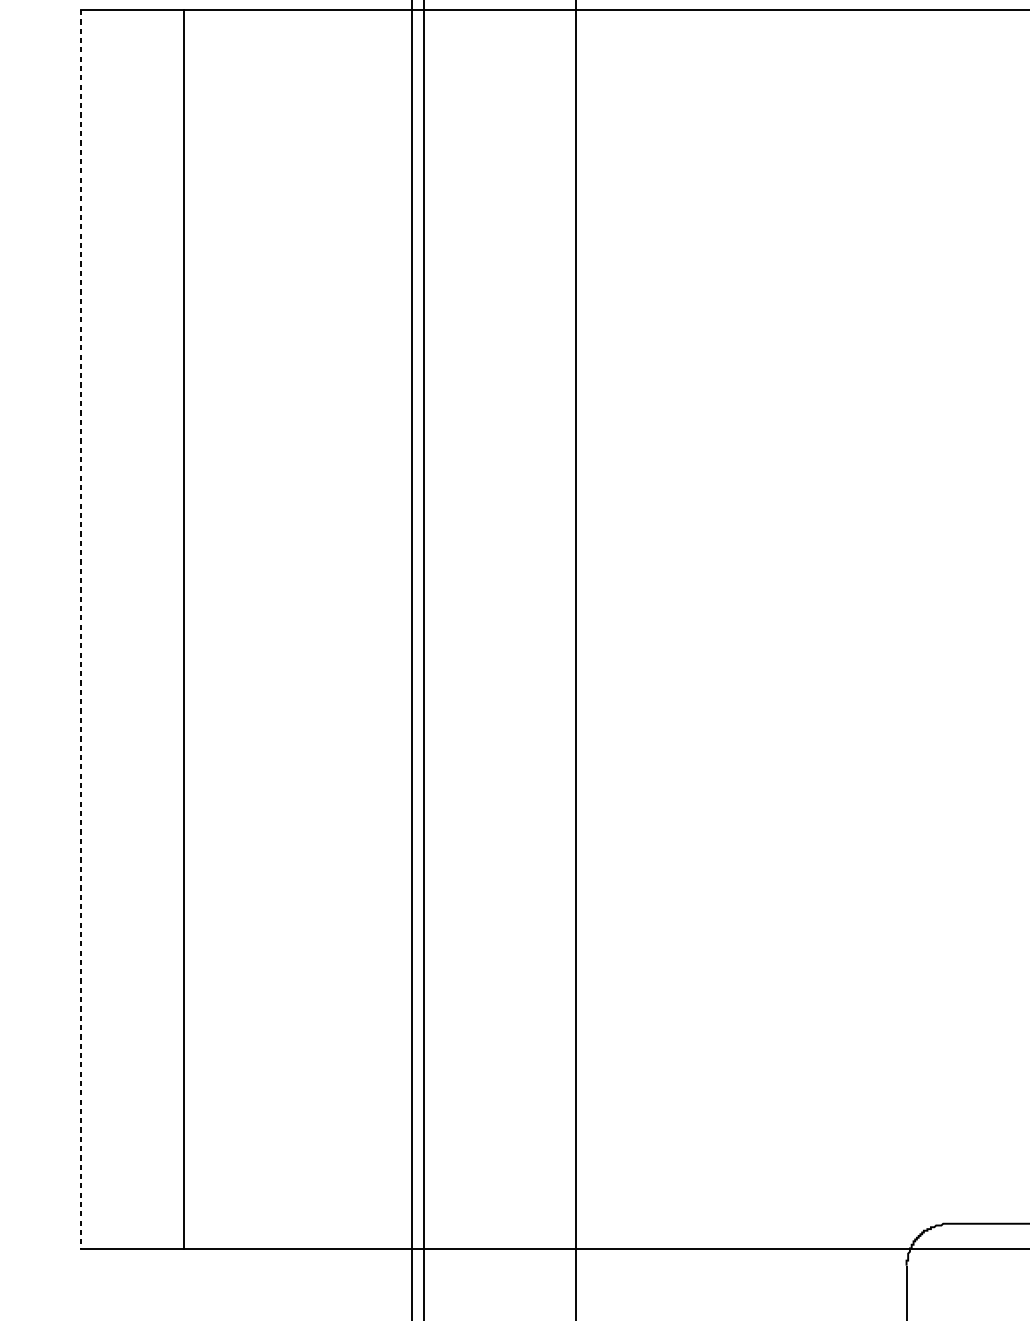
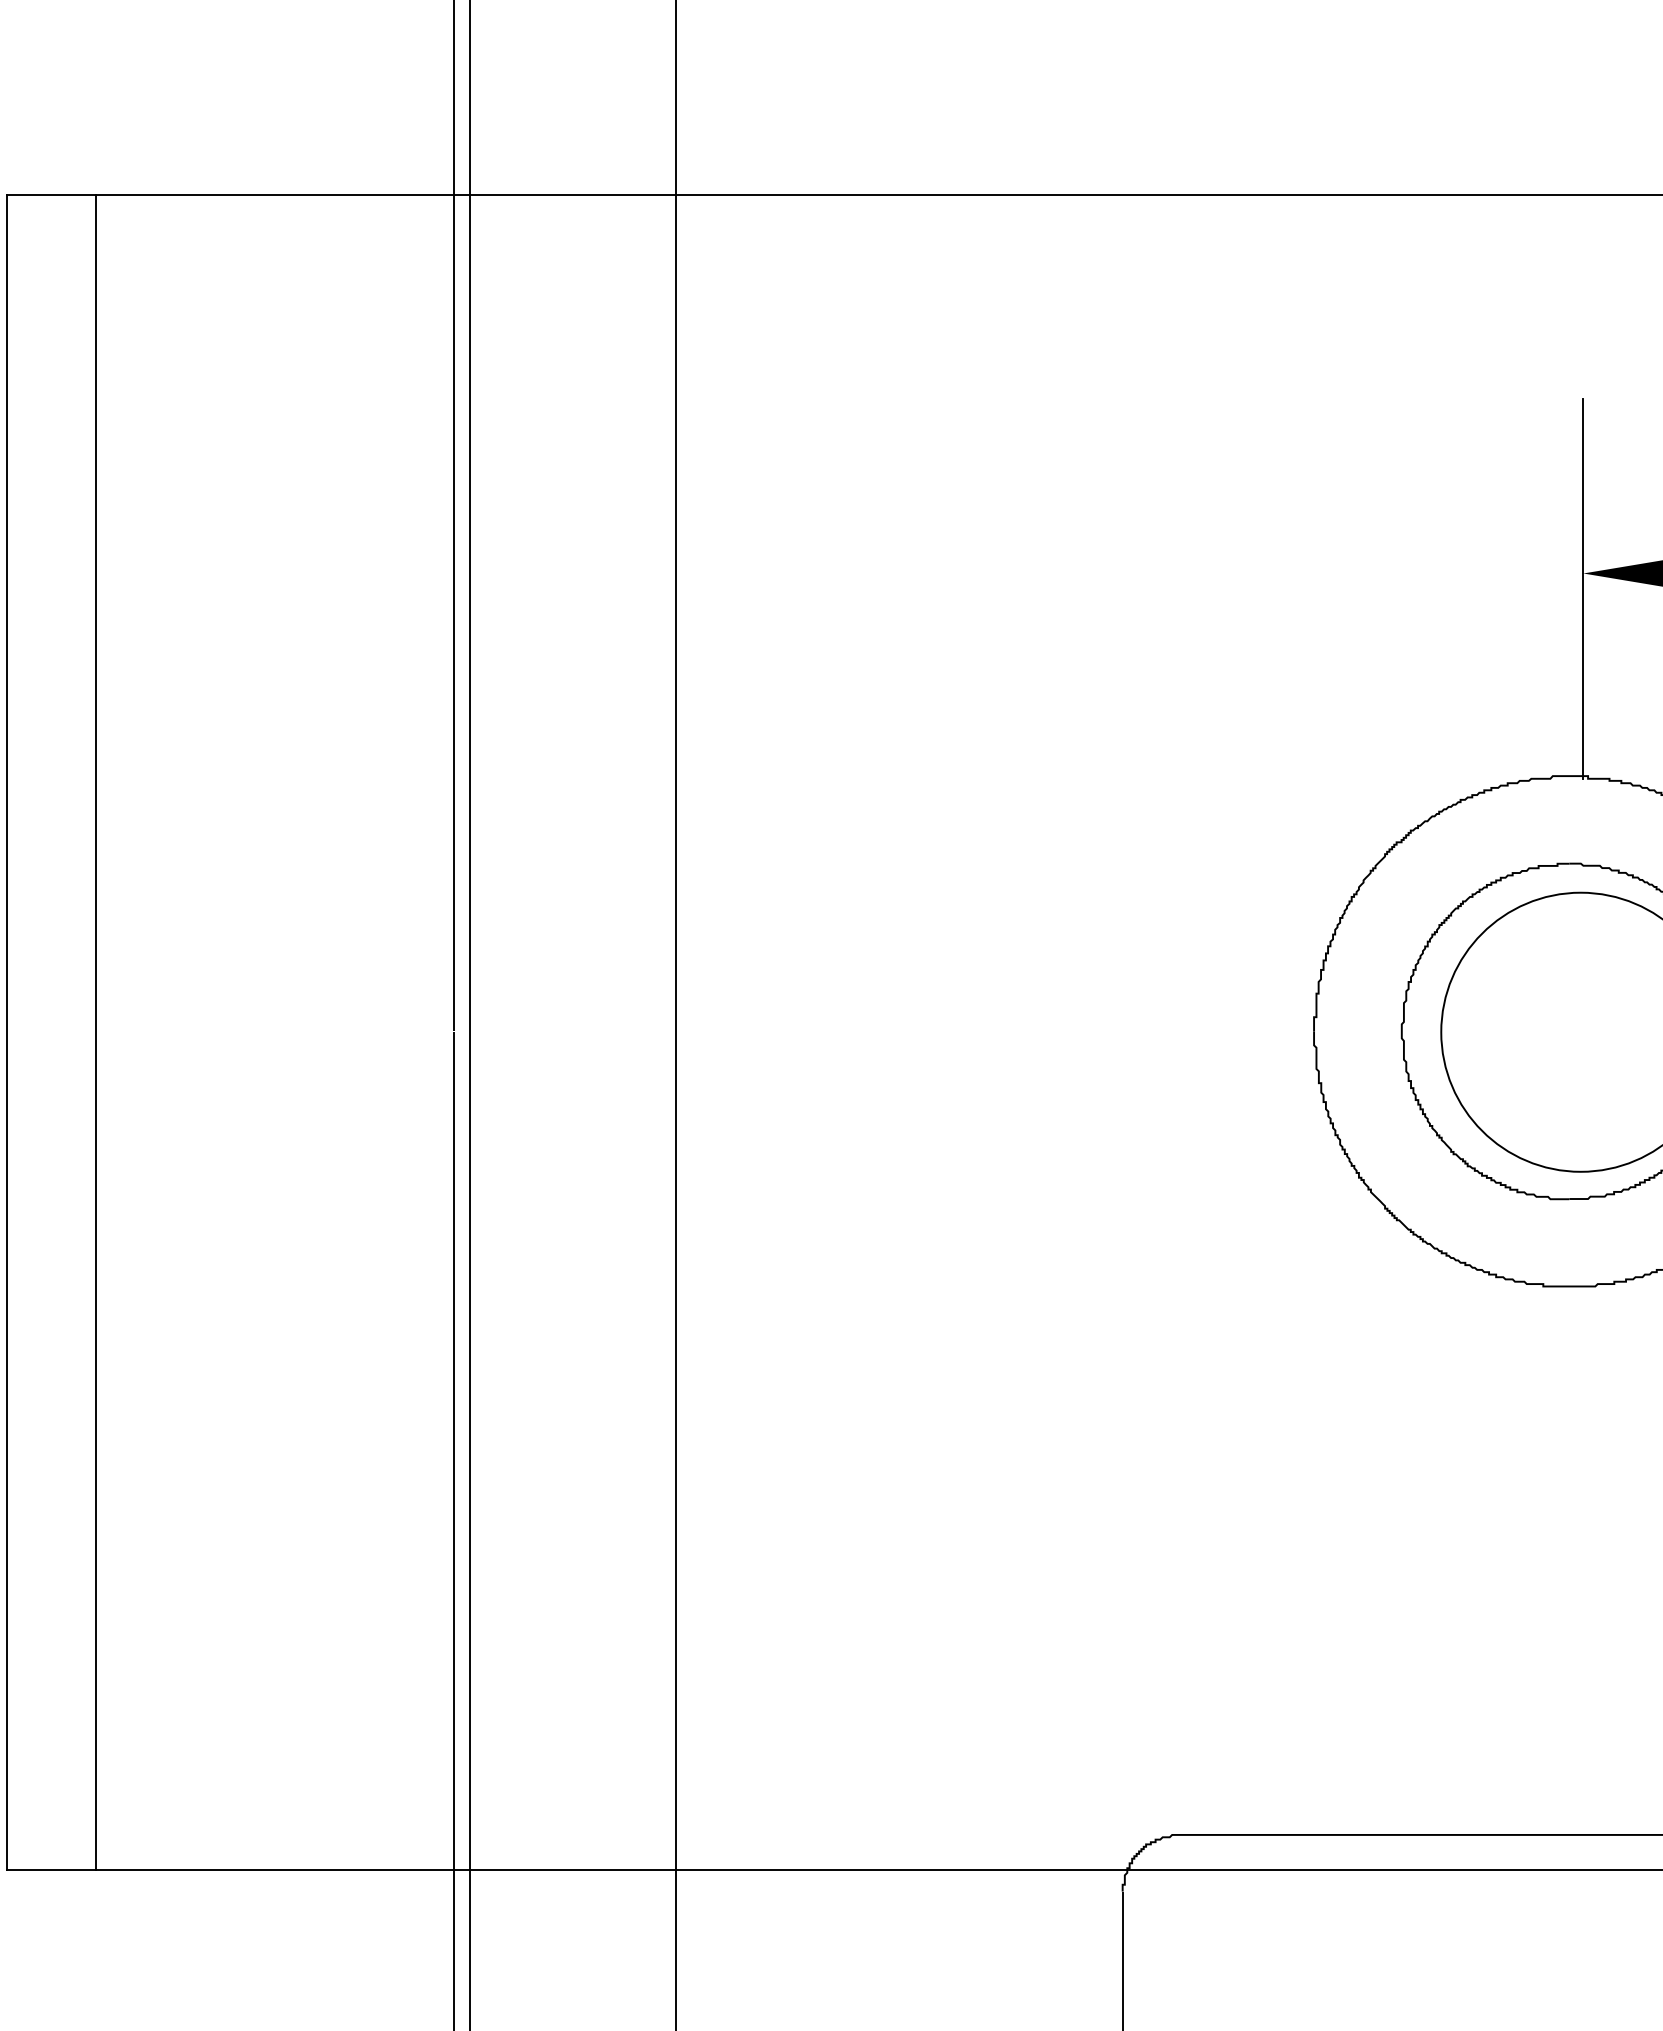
line: (80, 629) -> (6, 1032), dashed -> solid
line: (184, 629) -> (96, 1031), moved

